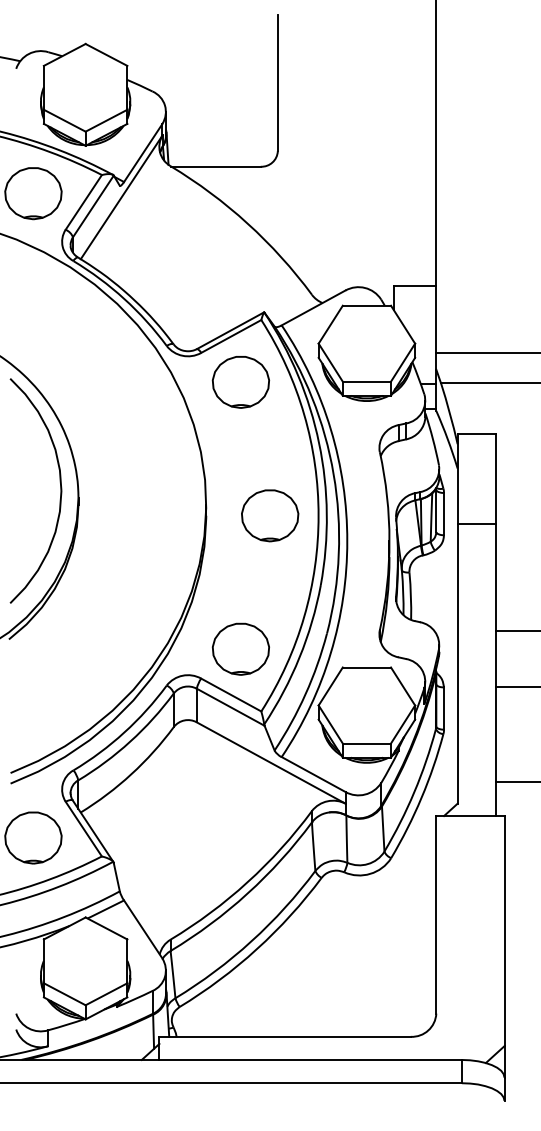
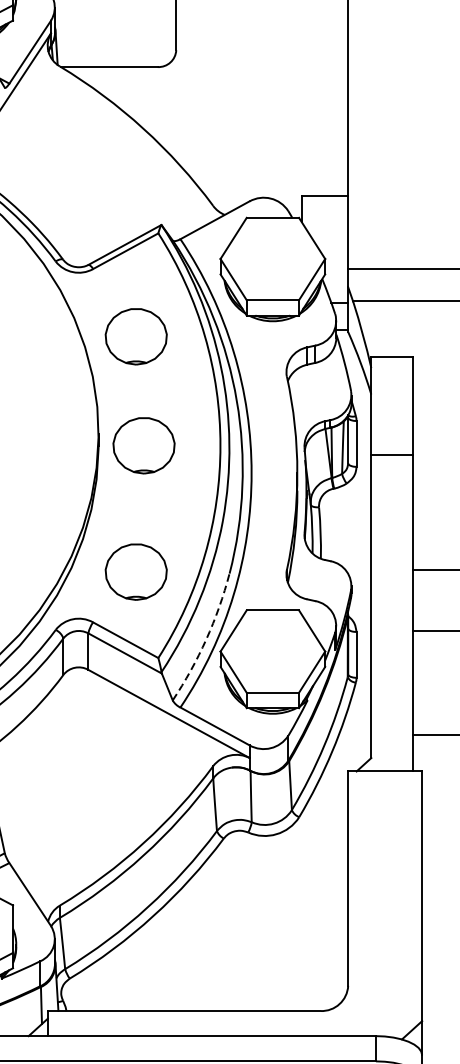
part: (240, 382) -> (135, 336), moved
part: (270, 515) -> (144, 445), moved
part: (240, 648) -> (135, 571), moved
arc: (305, 694) -> (206, 639), solid -> dashed

